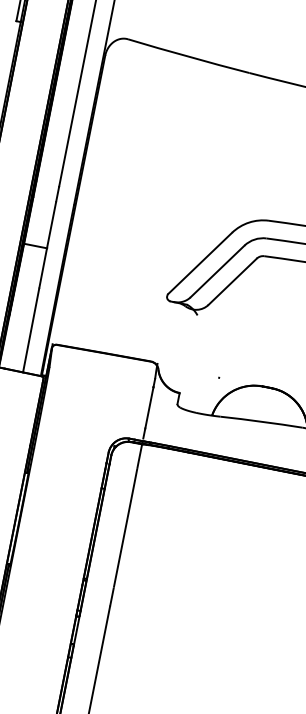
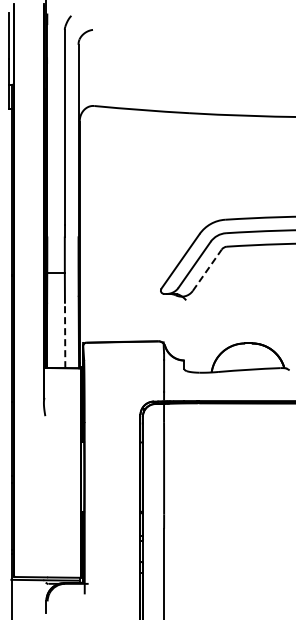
line: (233, 280) -> (207, 269), solid -> dashed
line: (31, 330) -> (65, 335), solid -> dashed

